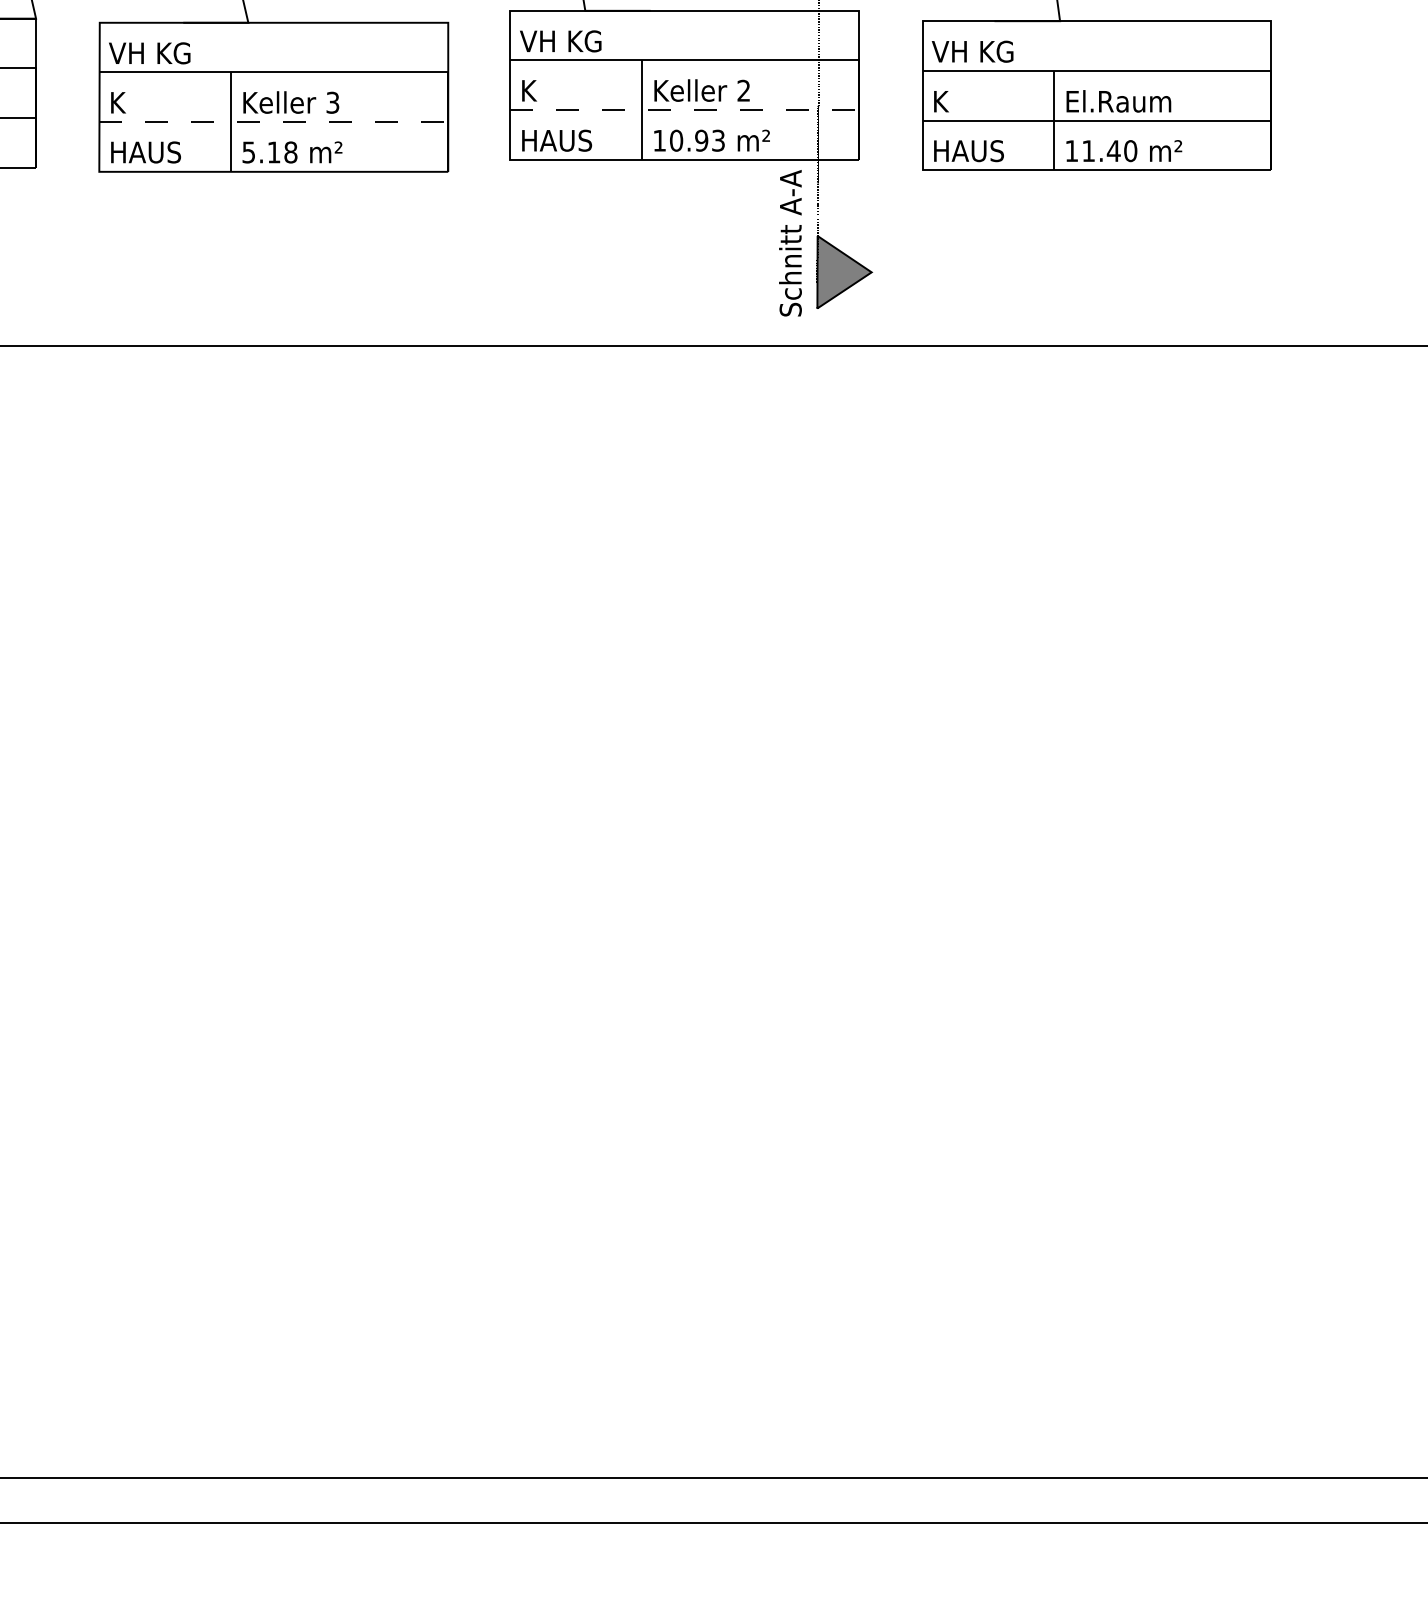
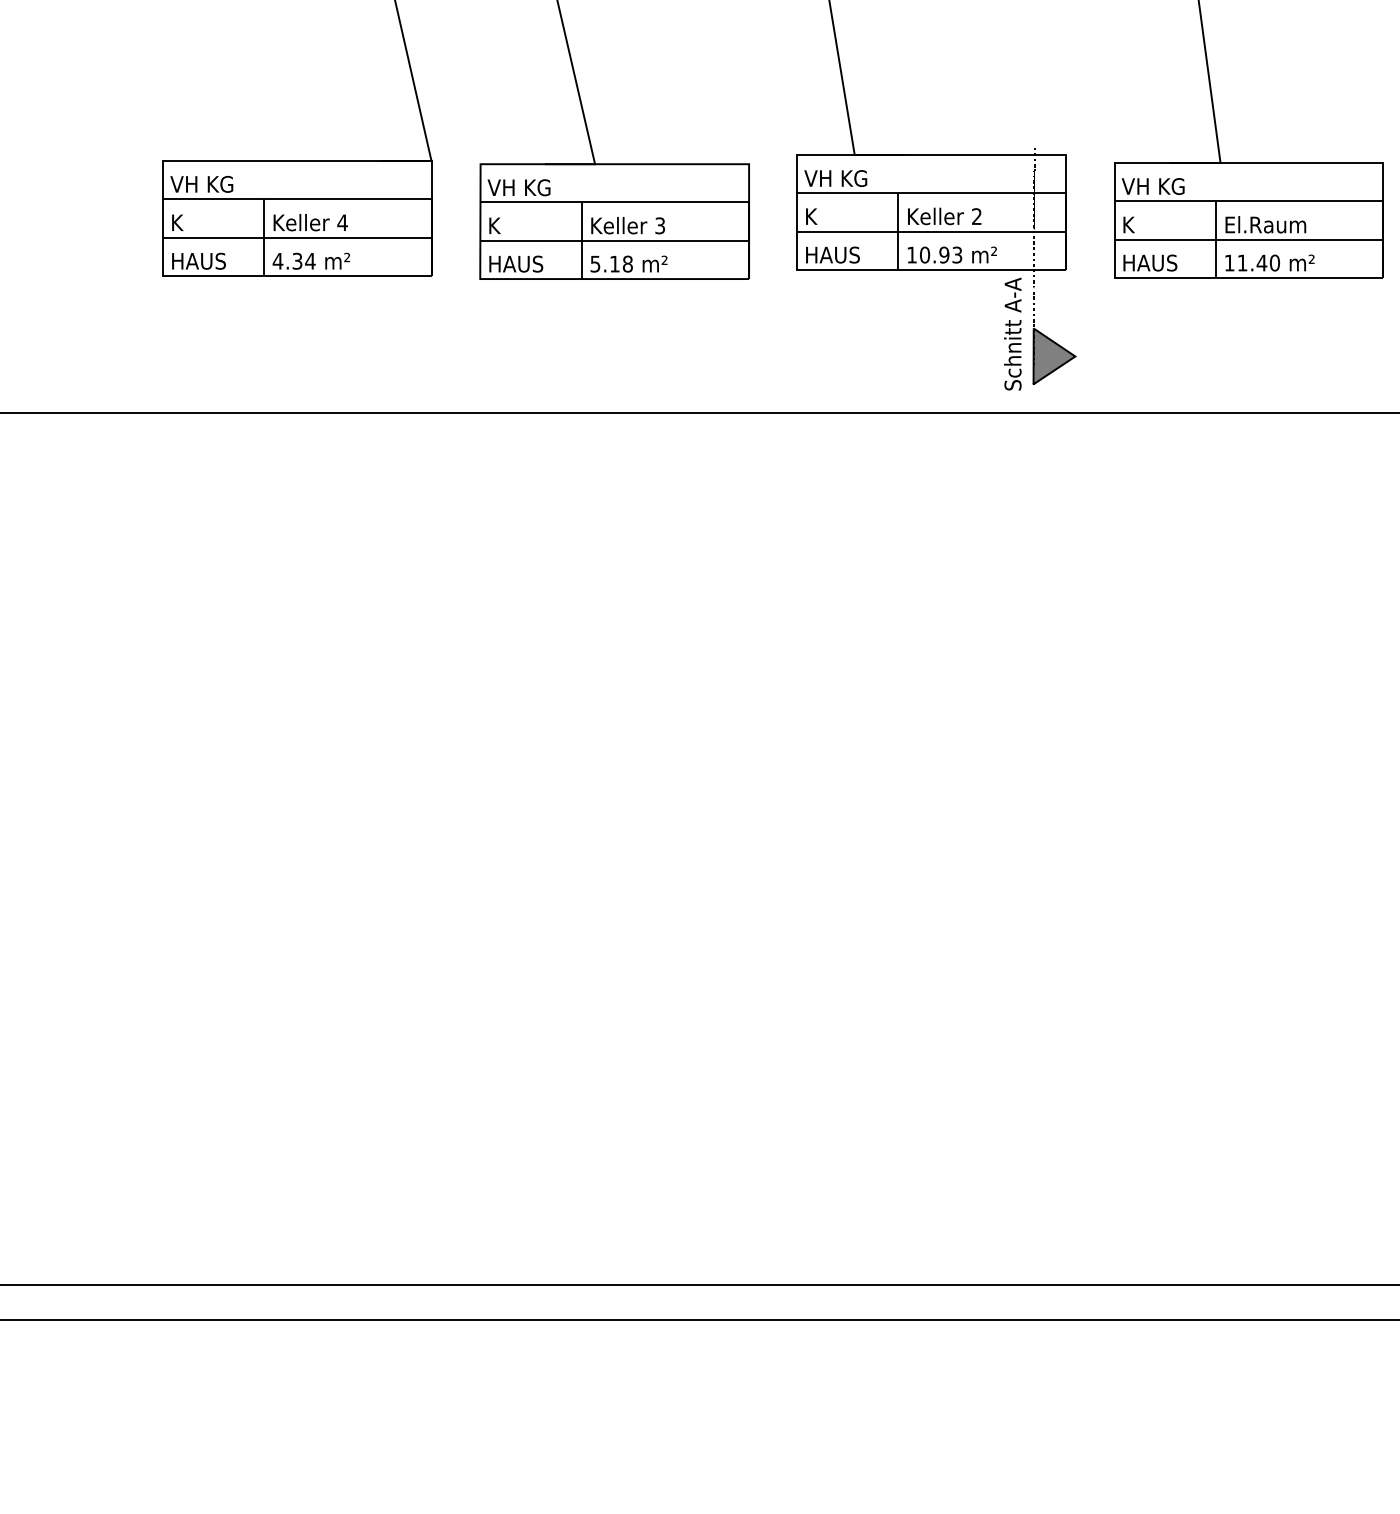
line: (684, 110) -> (931, 231), dashed -> solid
line: (274, 121) -> (615, 240), dashed -> solid

